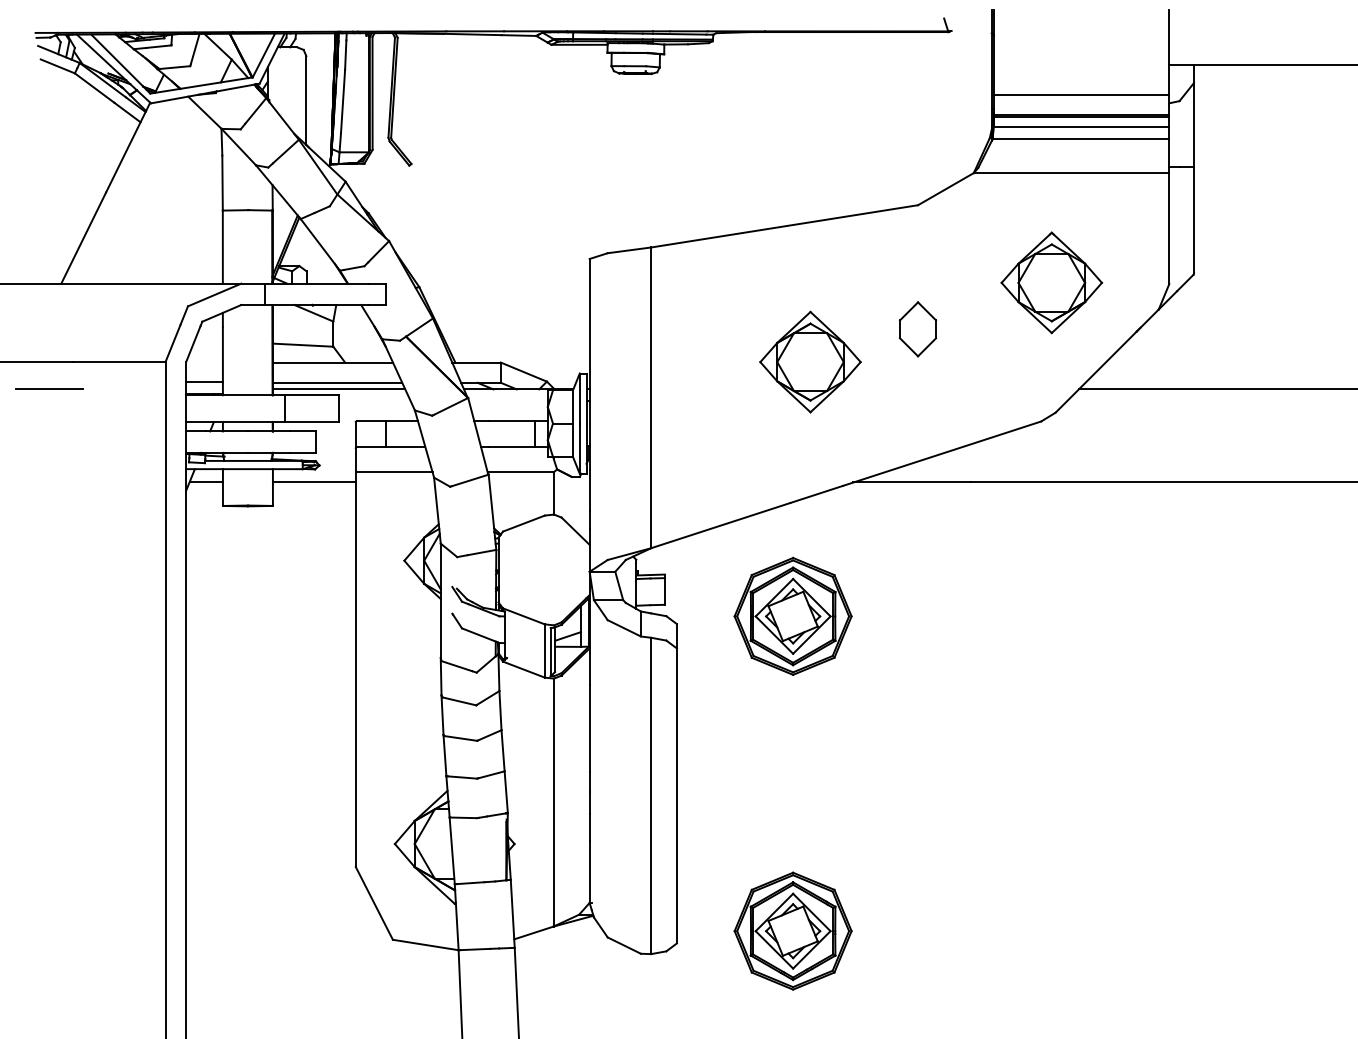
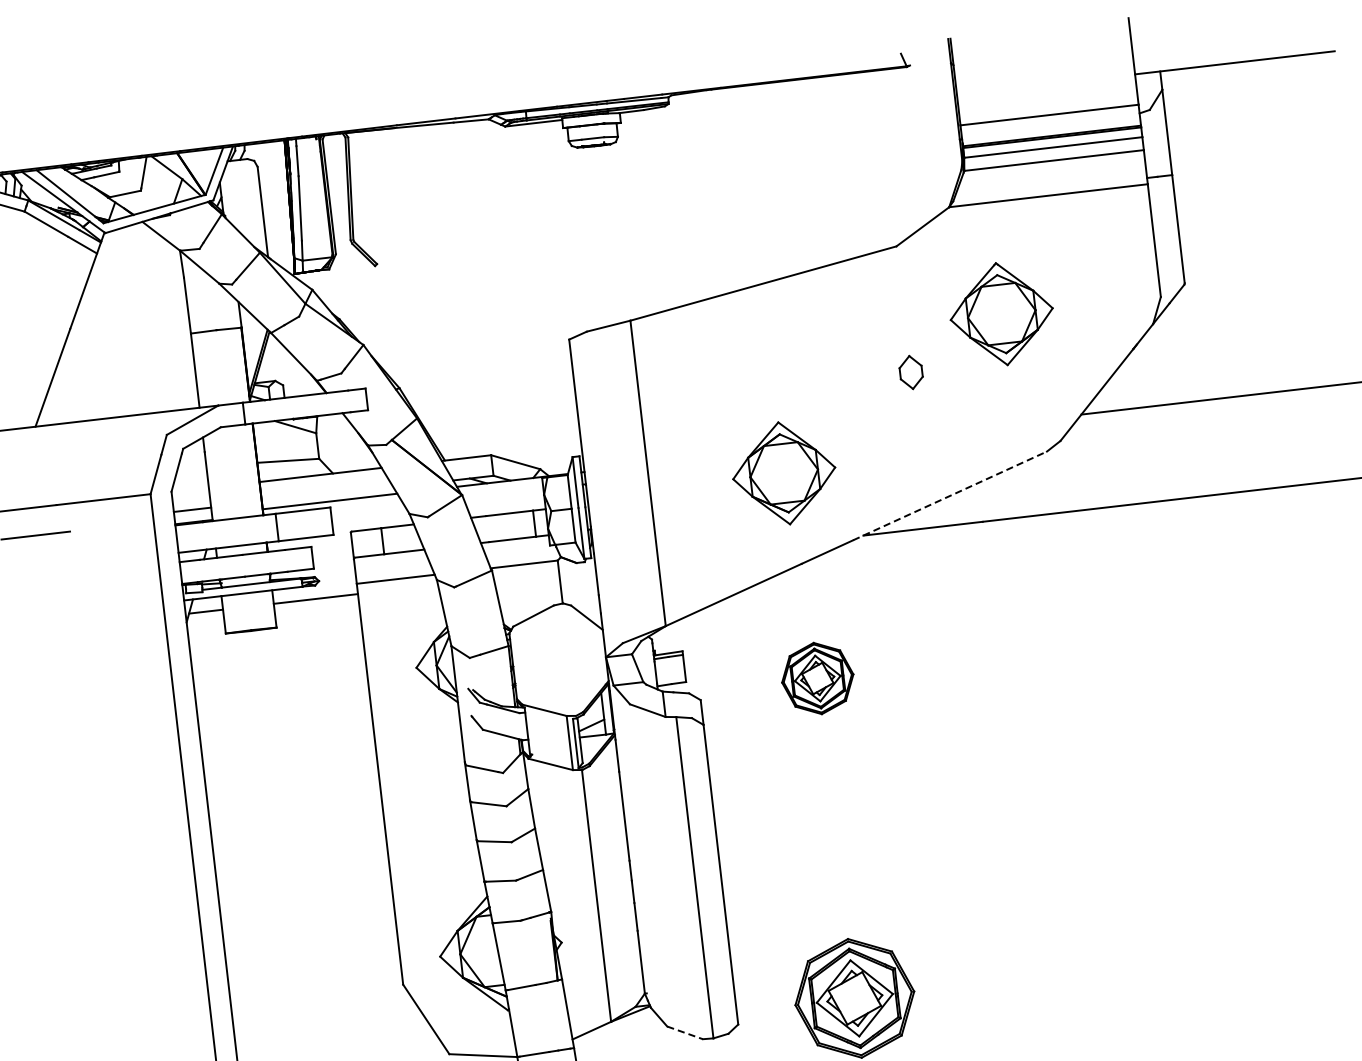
part: (1051, 282) -> (1001, 313), moved
part: (918, 329) -> (911, 372), size x0.6
part: (810, 361) -> (784, 472), moved
line: (337, 382) -> (327, 494), removed
line: (942, 453) -> (950, 495), solid -> dashed
part: (792, 615) -> (817, 677), size x0.6
line: (624, 945) -> (685, 1032), solid -> dashed

